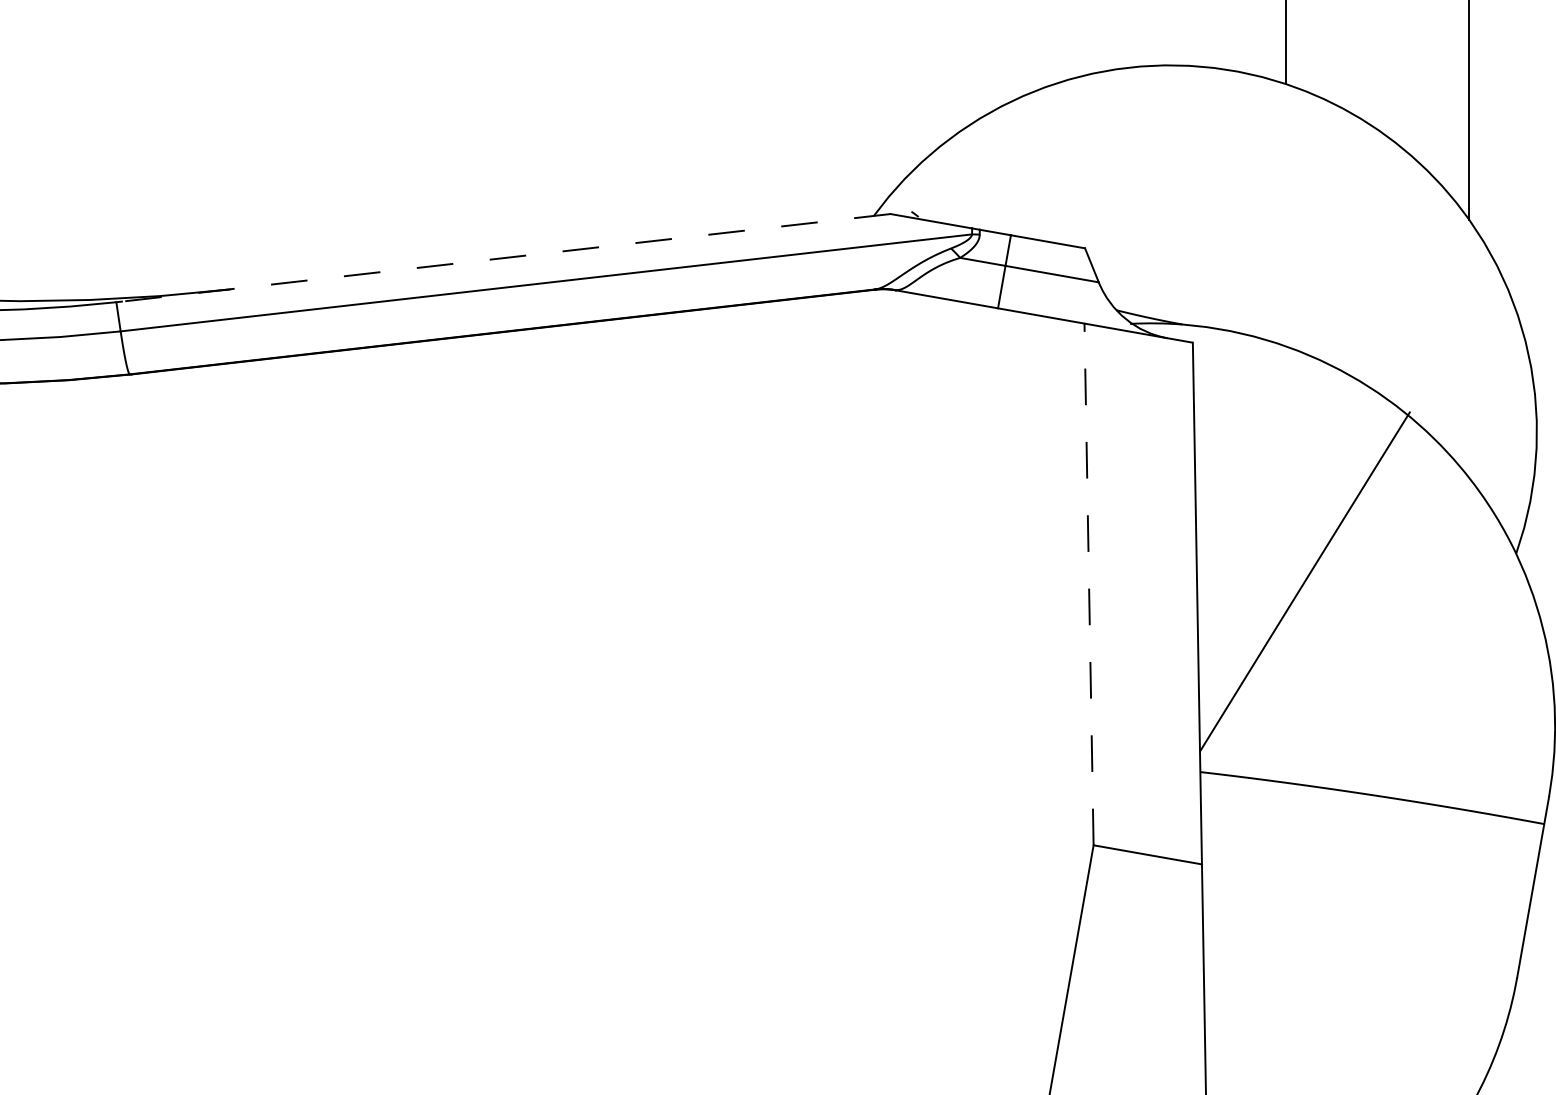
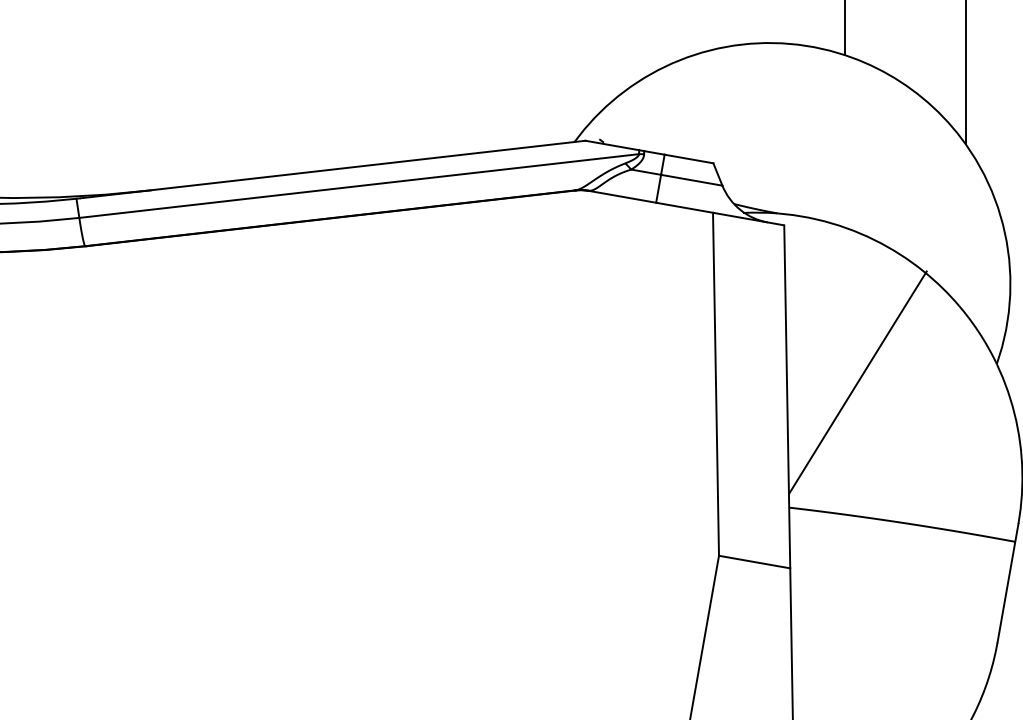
line: (505, 257) -> (332, 169), dashed -> solid
line: (1089, 584) -> (716, 384), dashed -> solid

